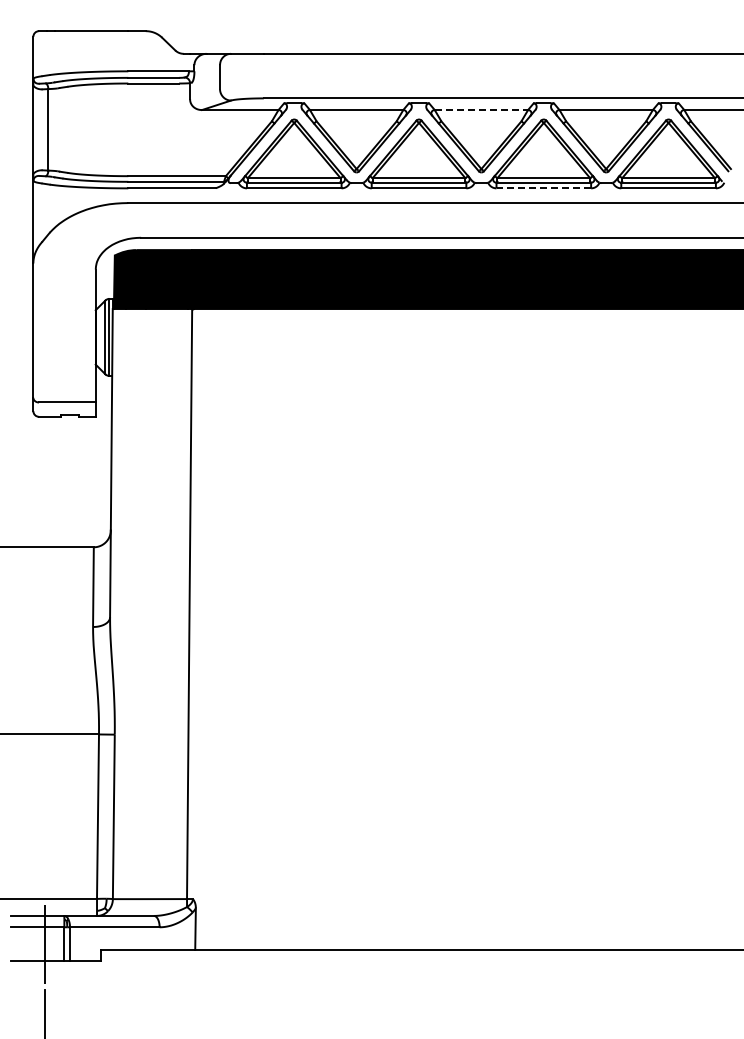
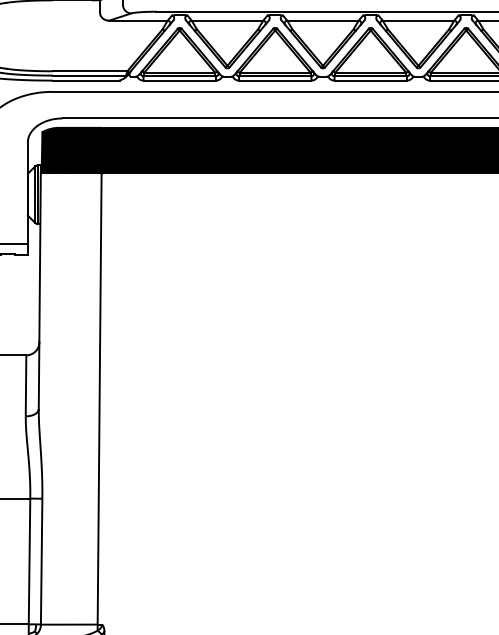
line: (481, 110) -> (323, 21), dashed -> solid
line: (543, 188) -> (370, 80), dashed -> solid

